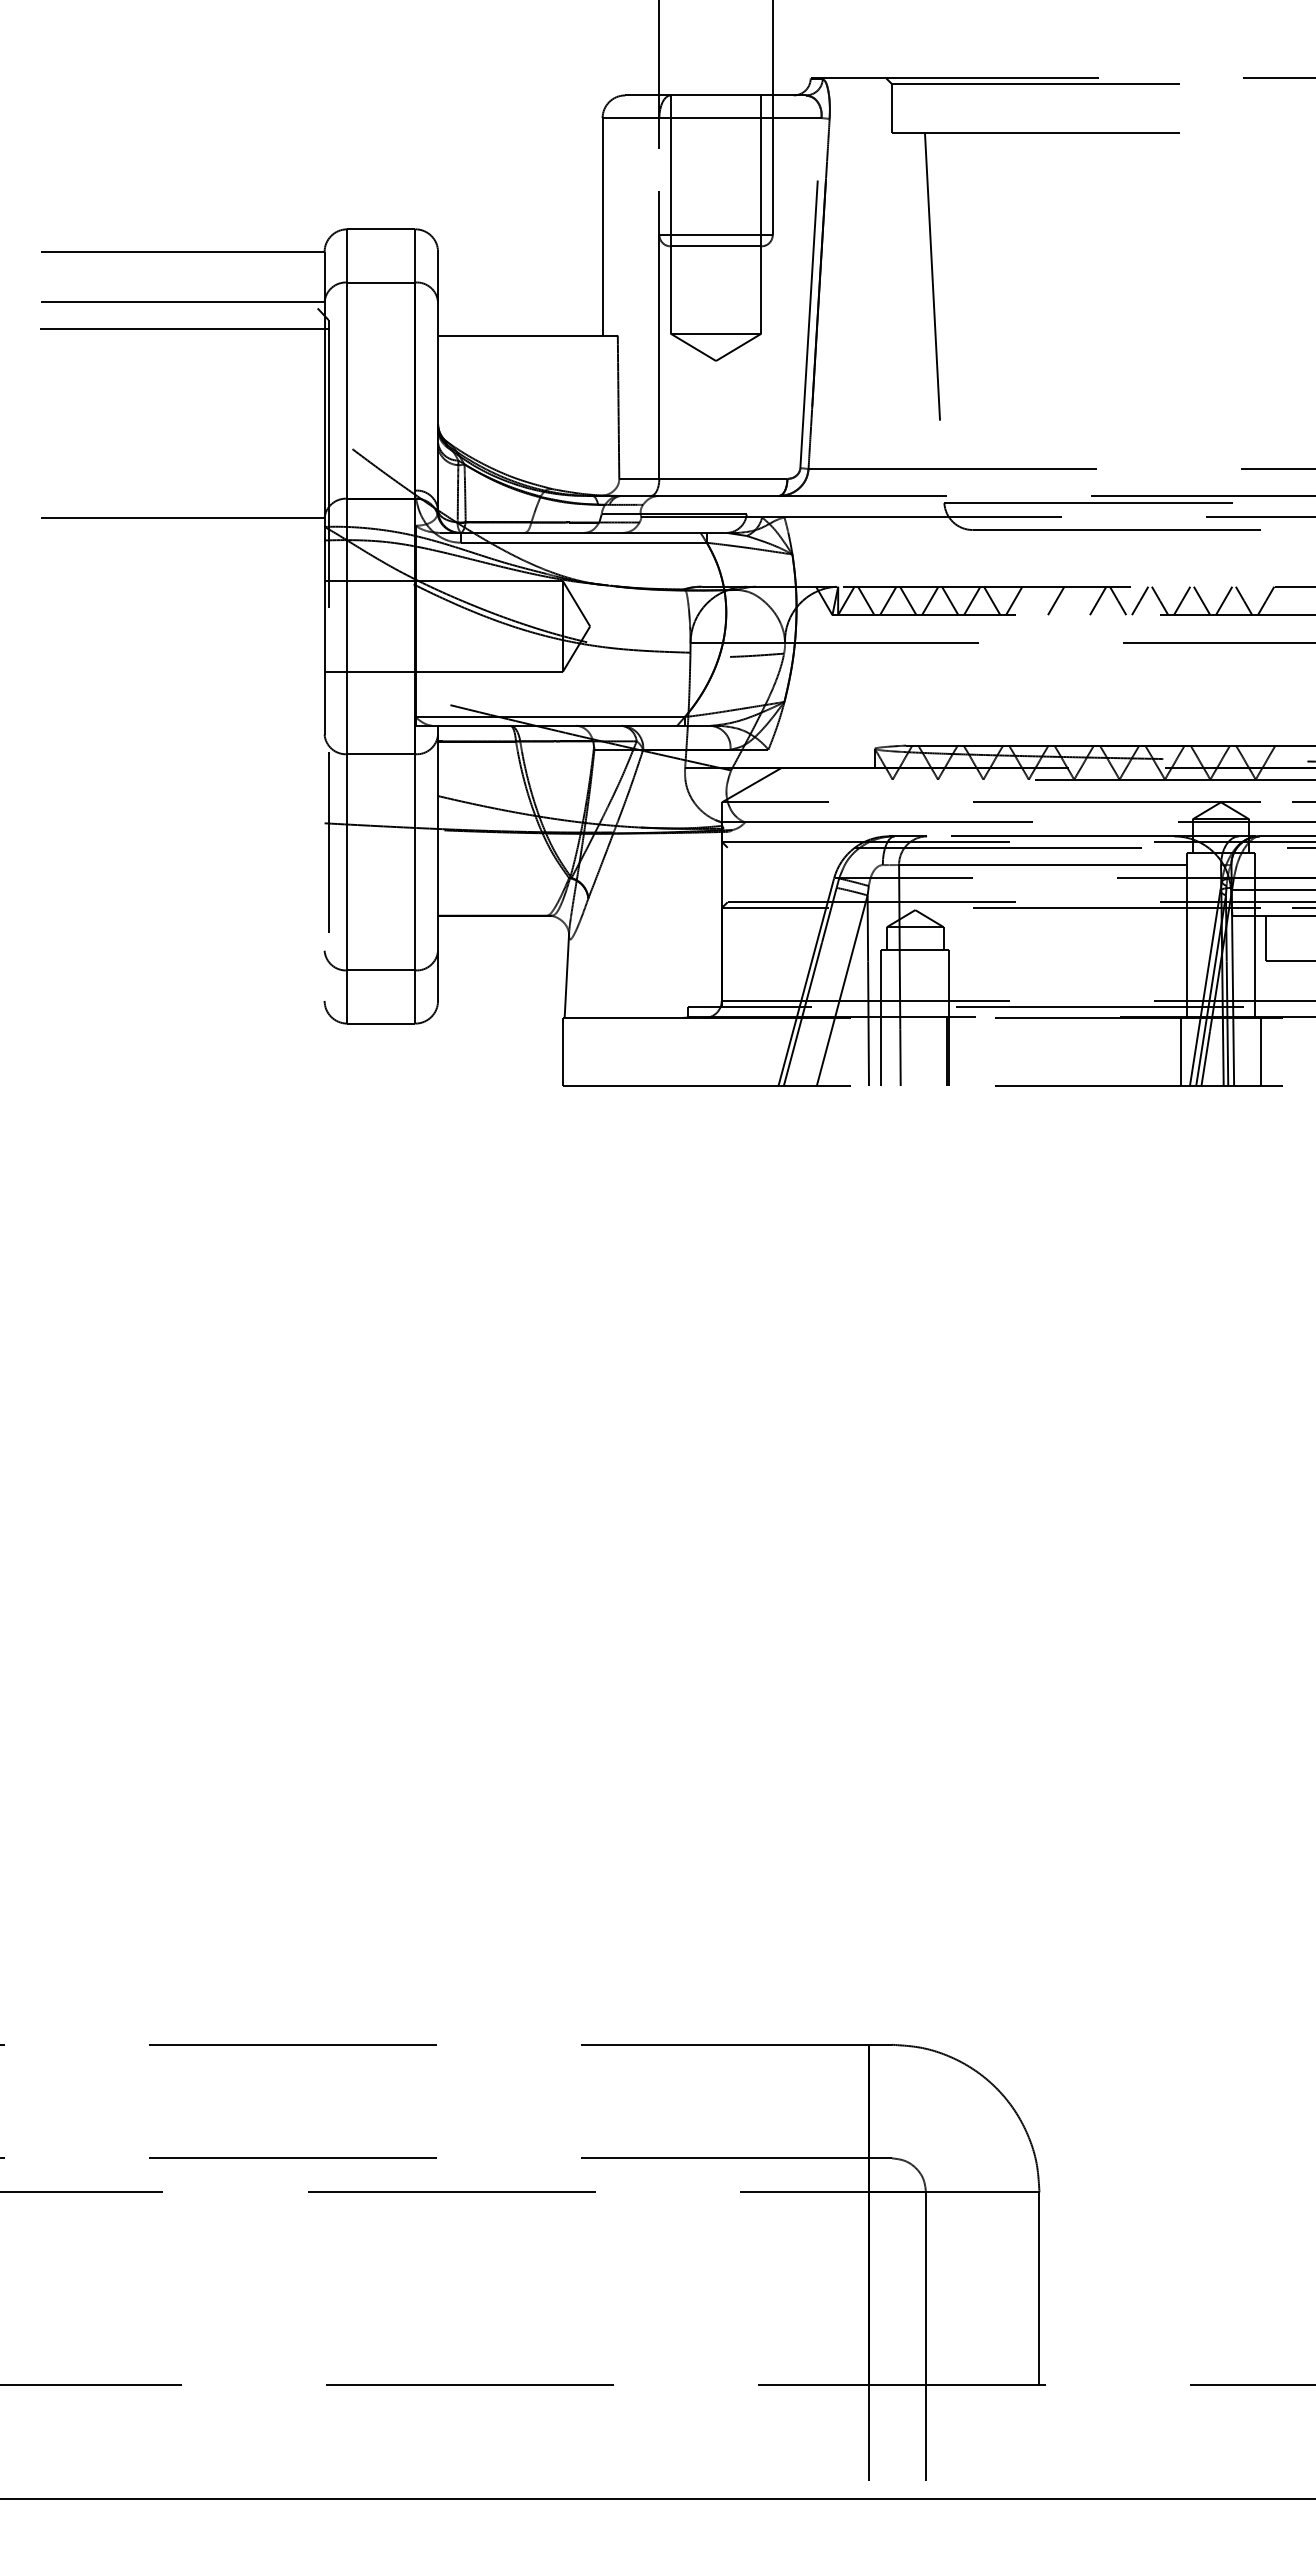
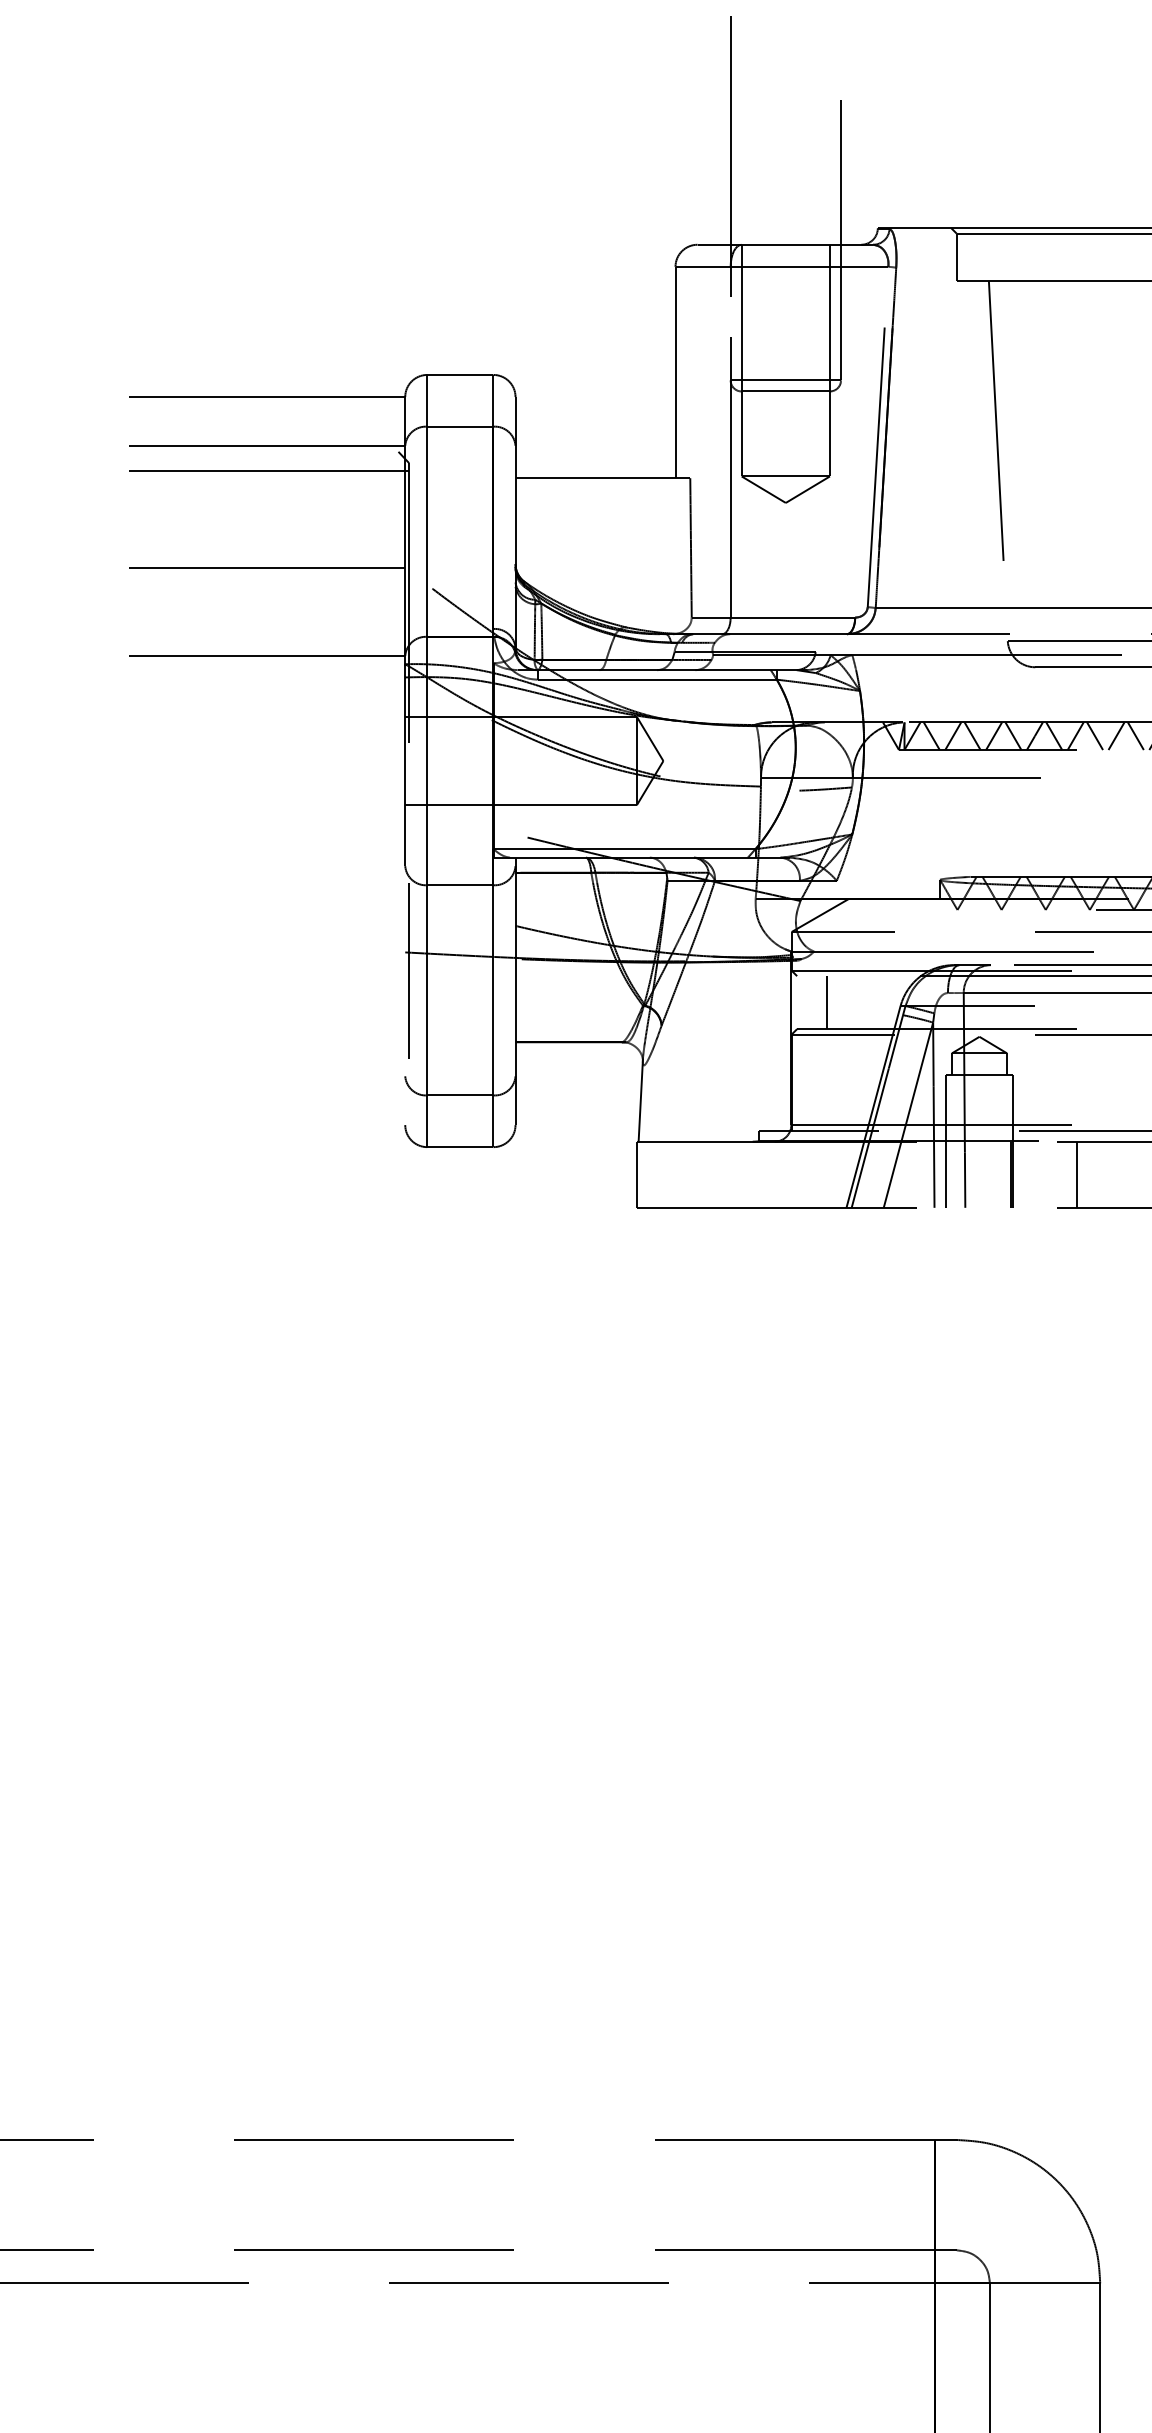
line: (182, 427) -> (267, 567), added
line: (1033, 600) -> (1094, 735), added
line: (1075, 600) -> (1135, 735), added
line: (758, 874) -> (827, 1002), added
line: (1015, 1051) -> (1076, 1174), added

